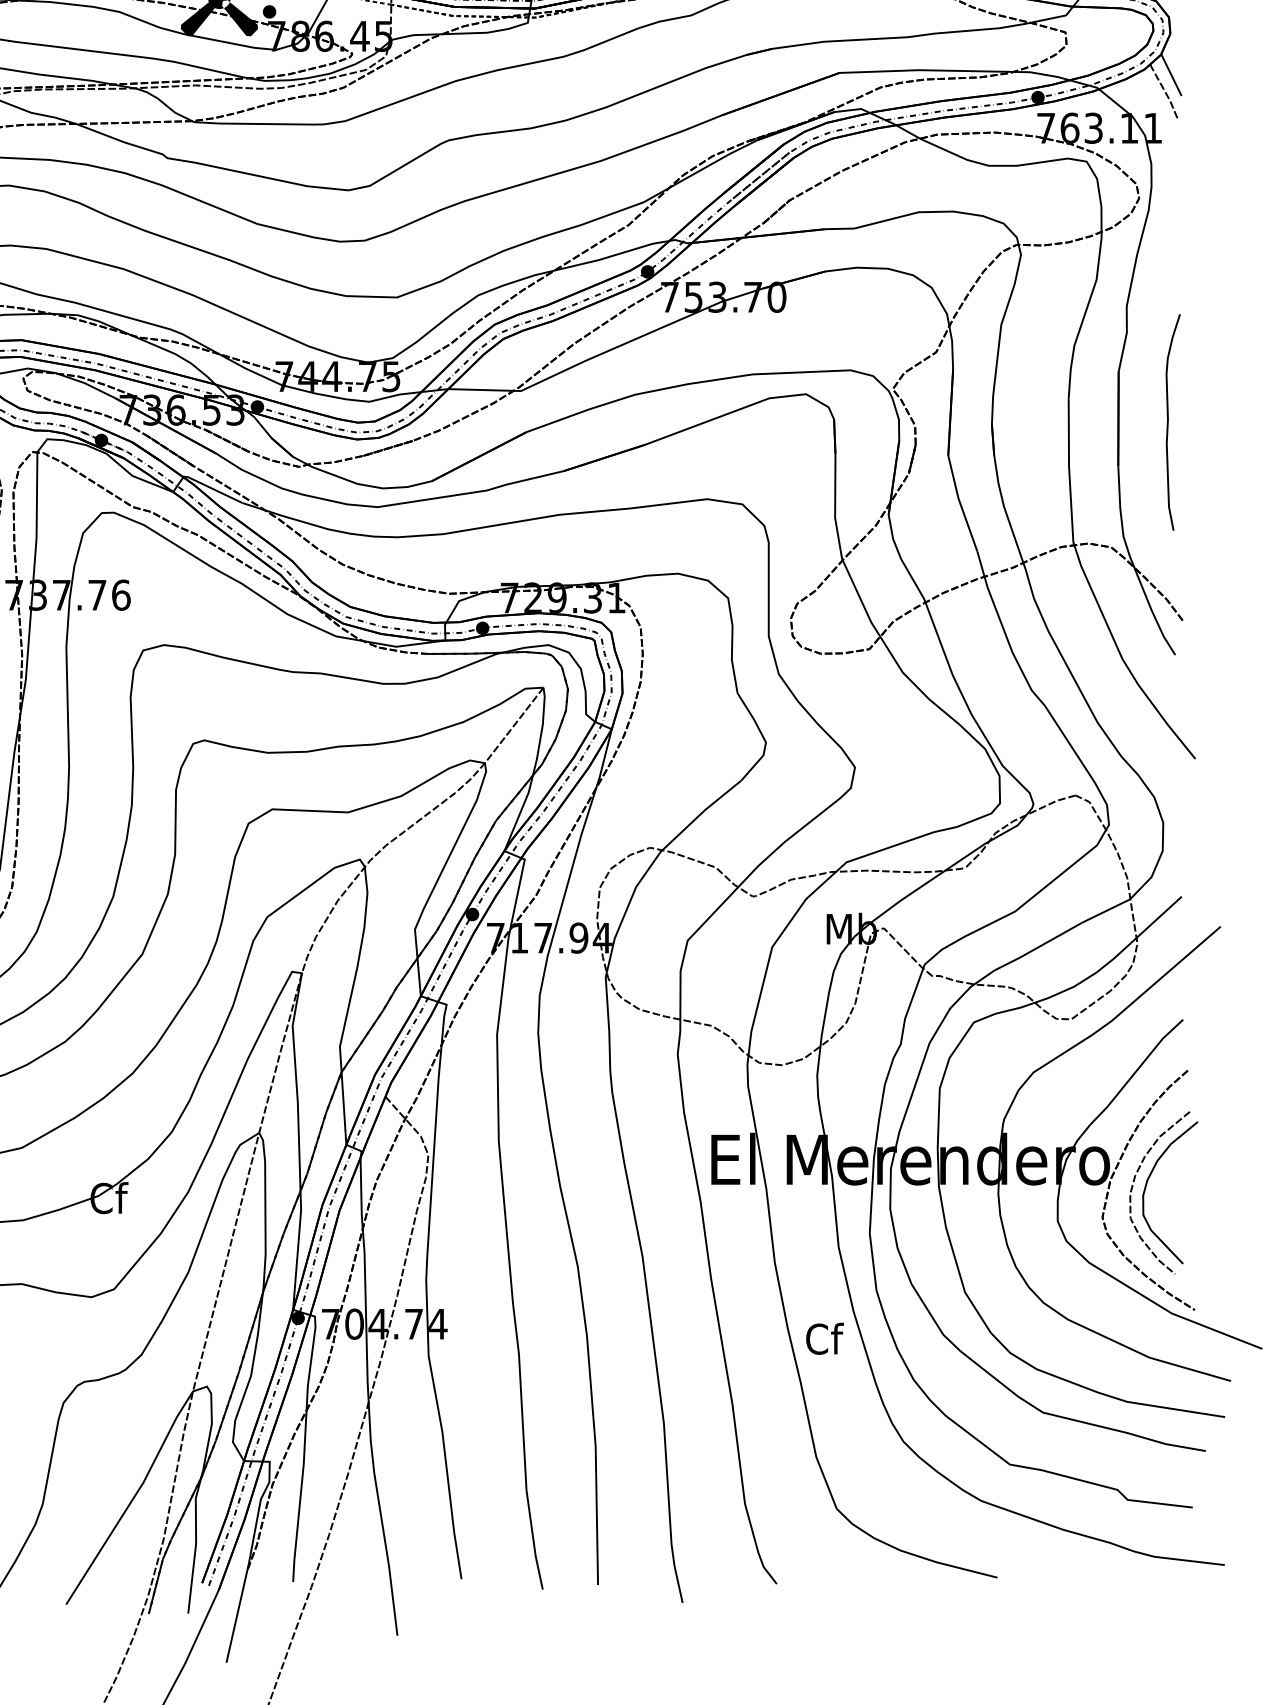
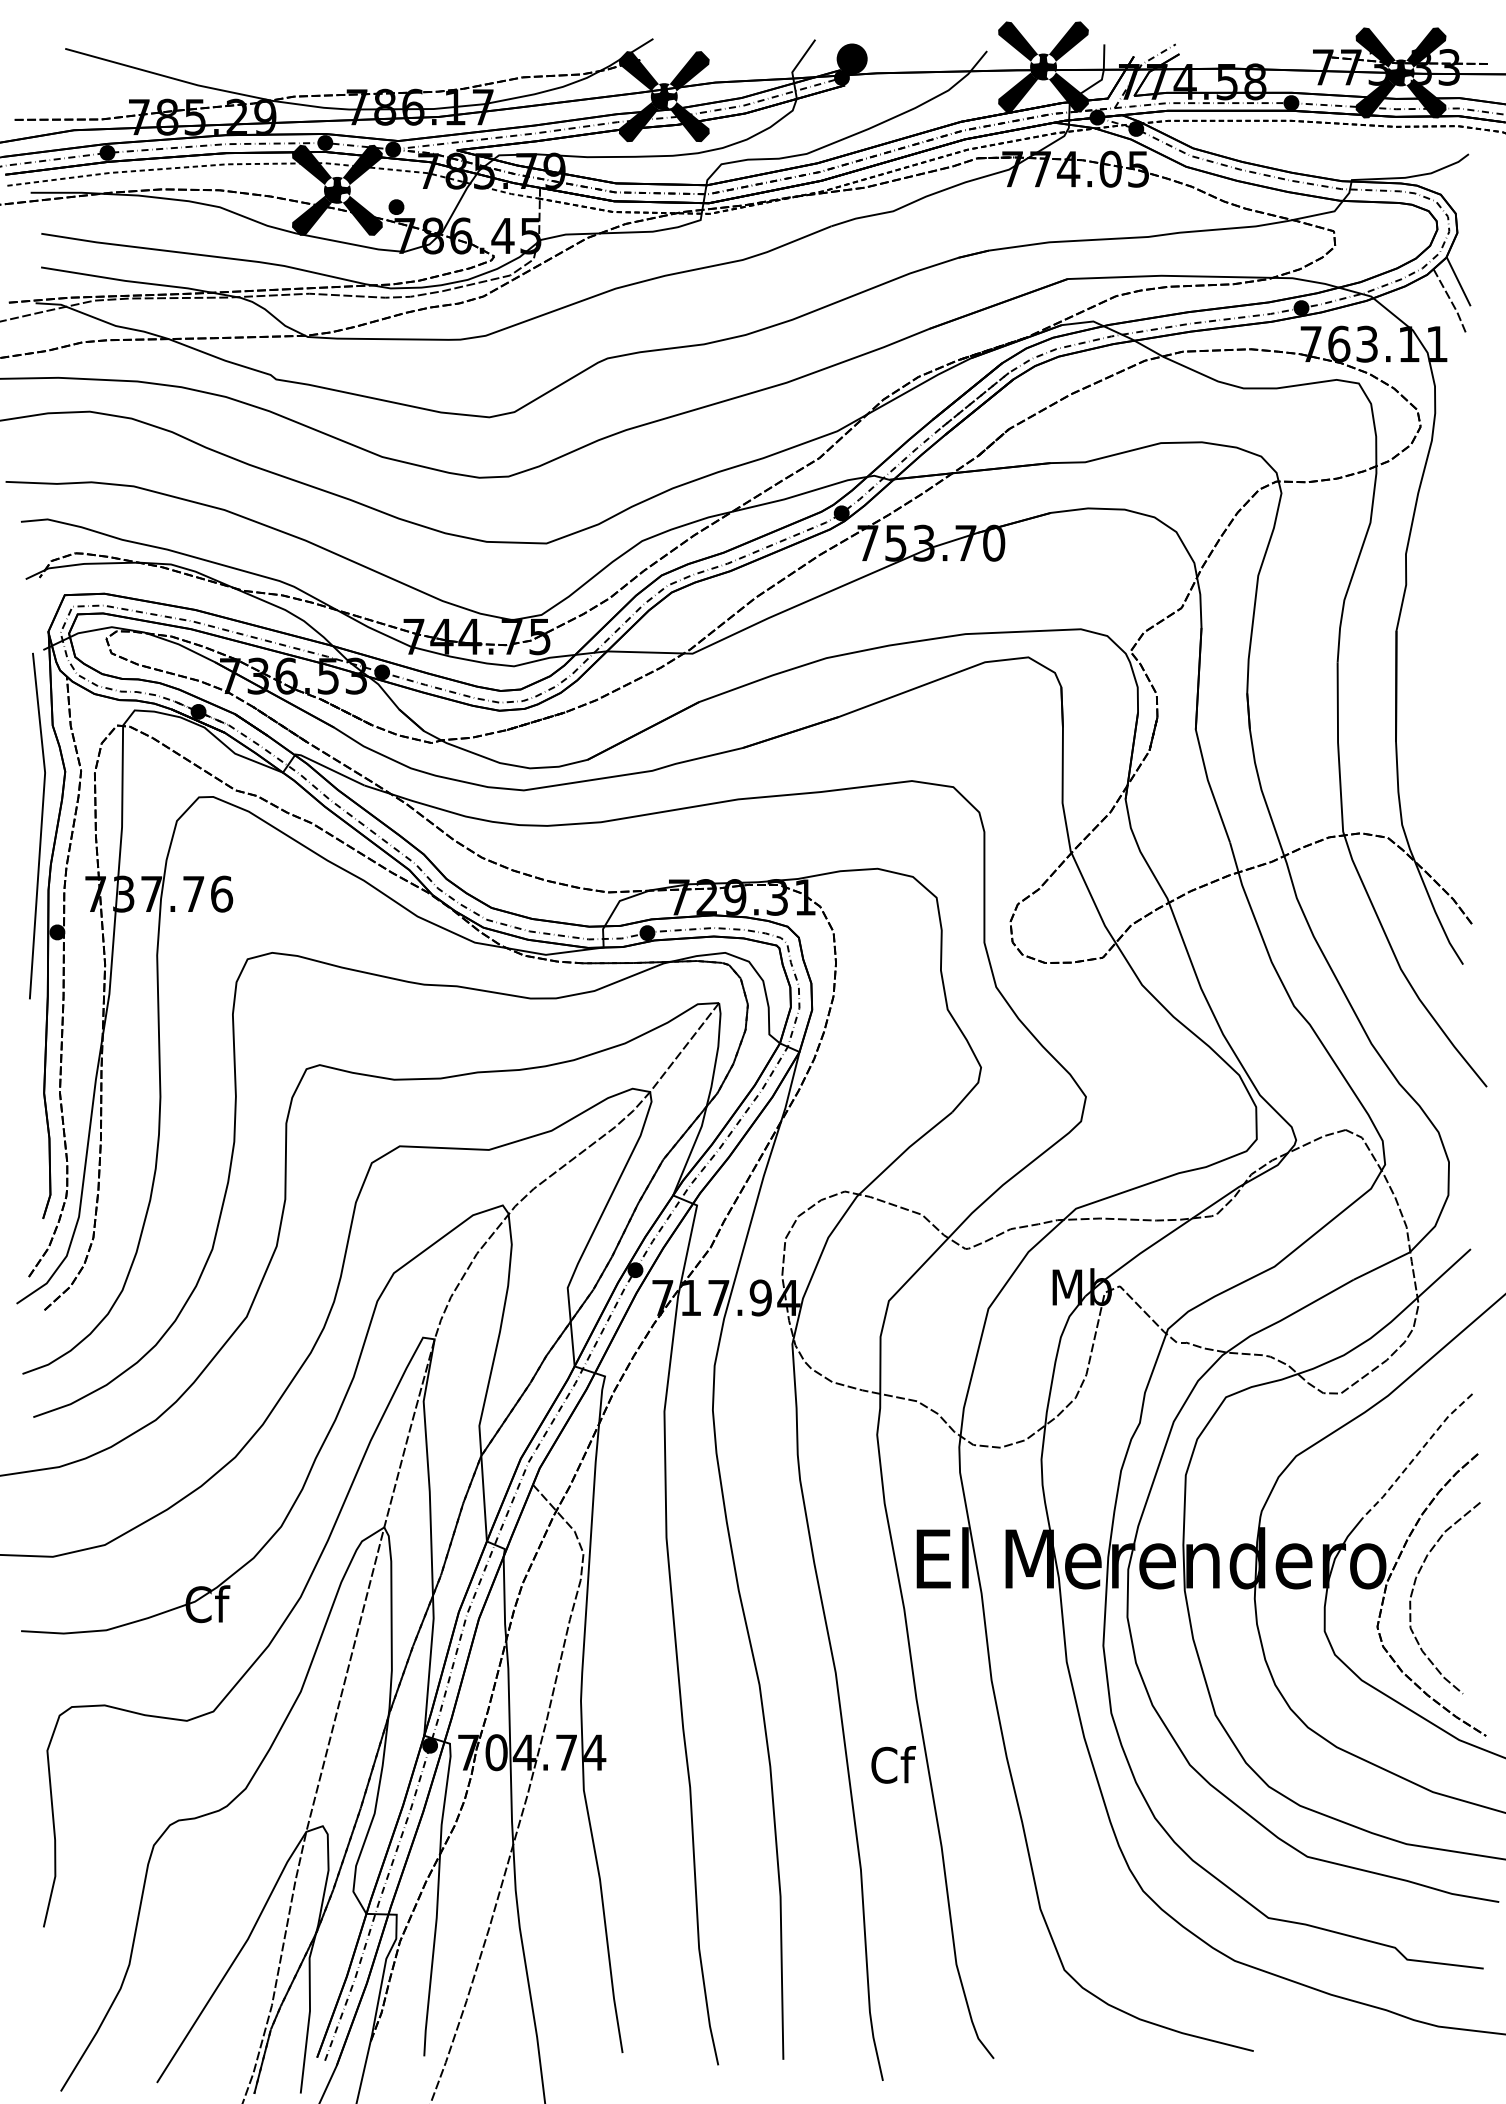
curve: (1168, 422) -> (1455, 690), removed
line: (1136, 1071) -> (1417, 1455), solid -> dashed
curve: (1147, 1183) -> (1430, 1587), removed
text: (824, 1338) -> (893, 1764), moved

